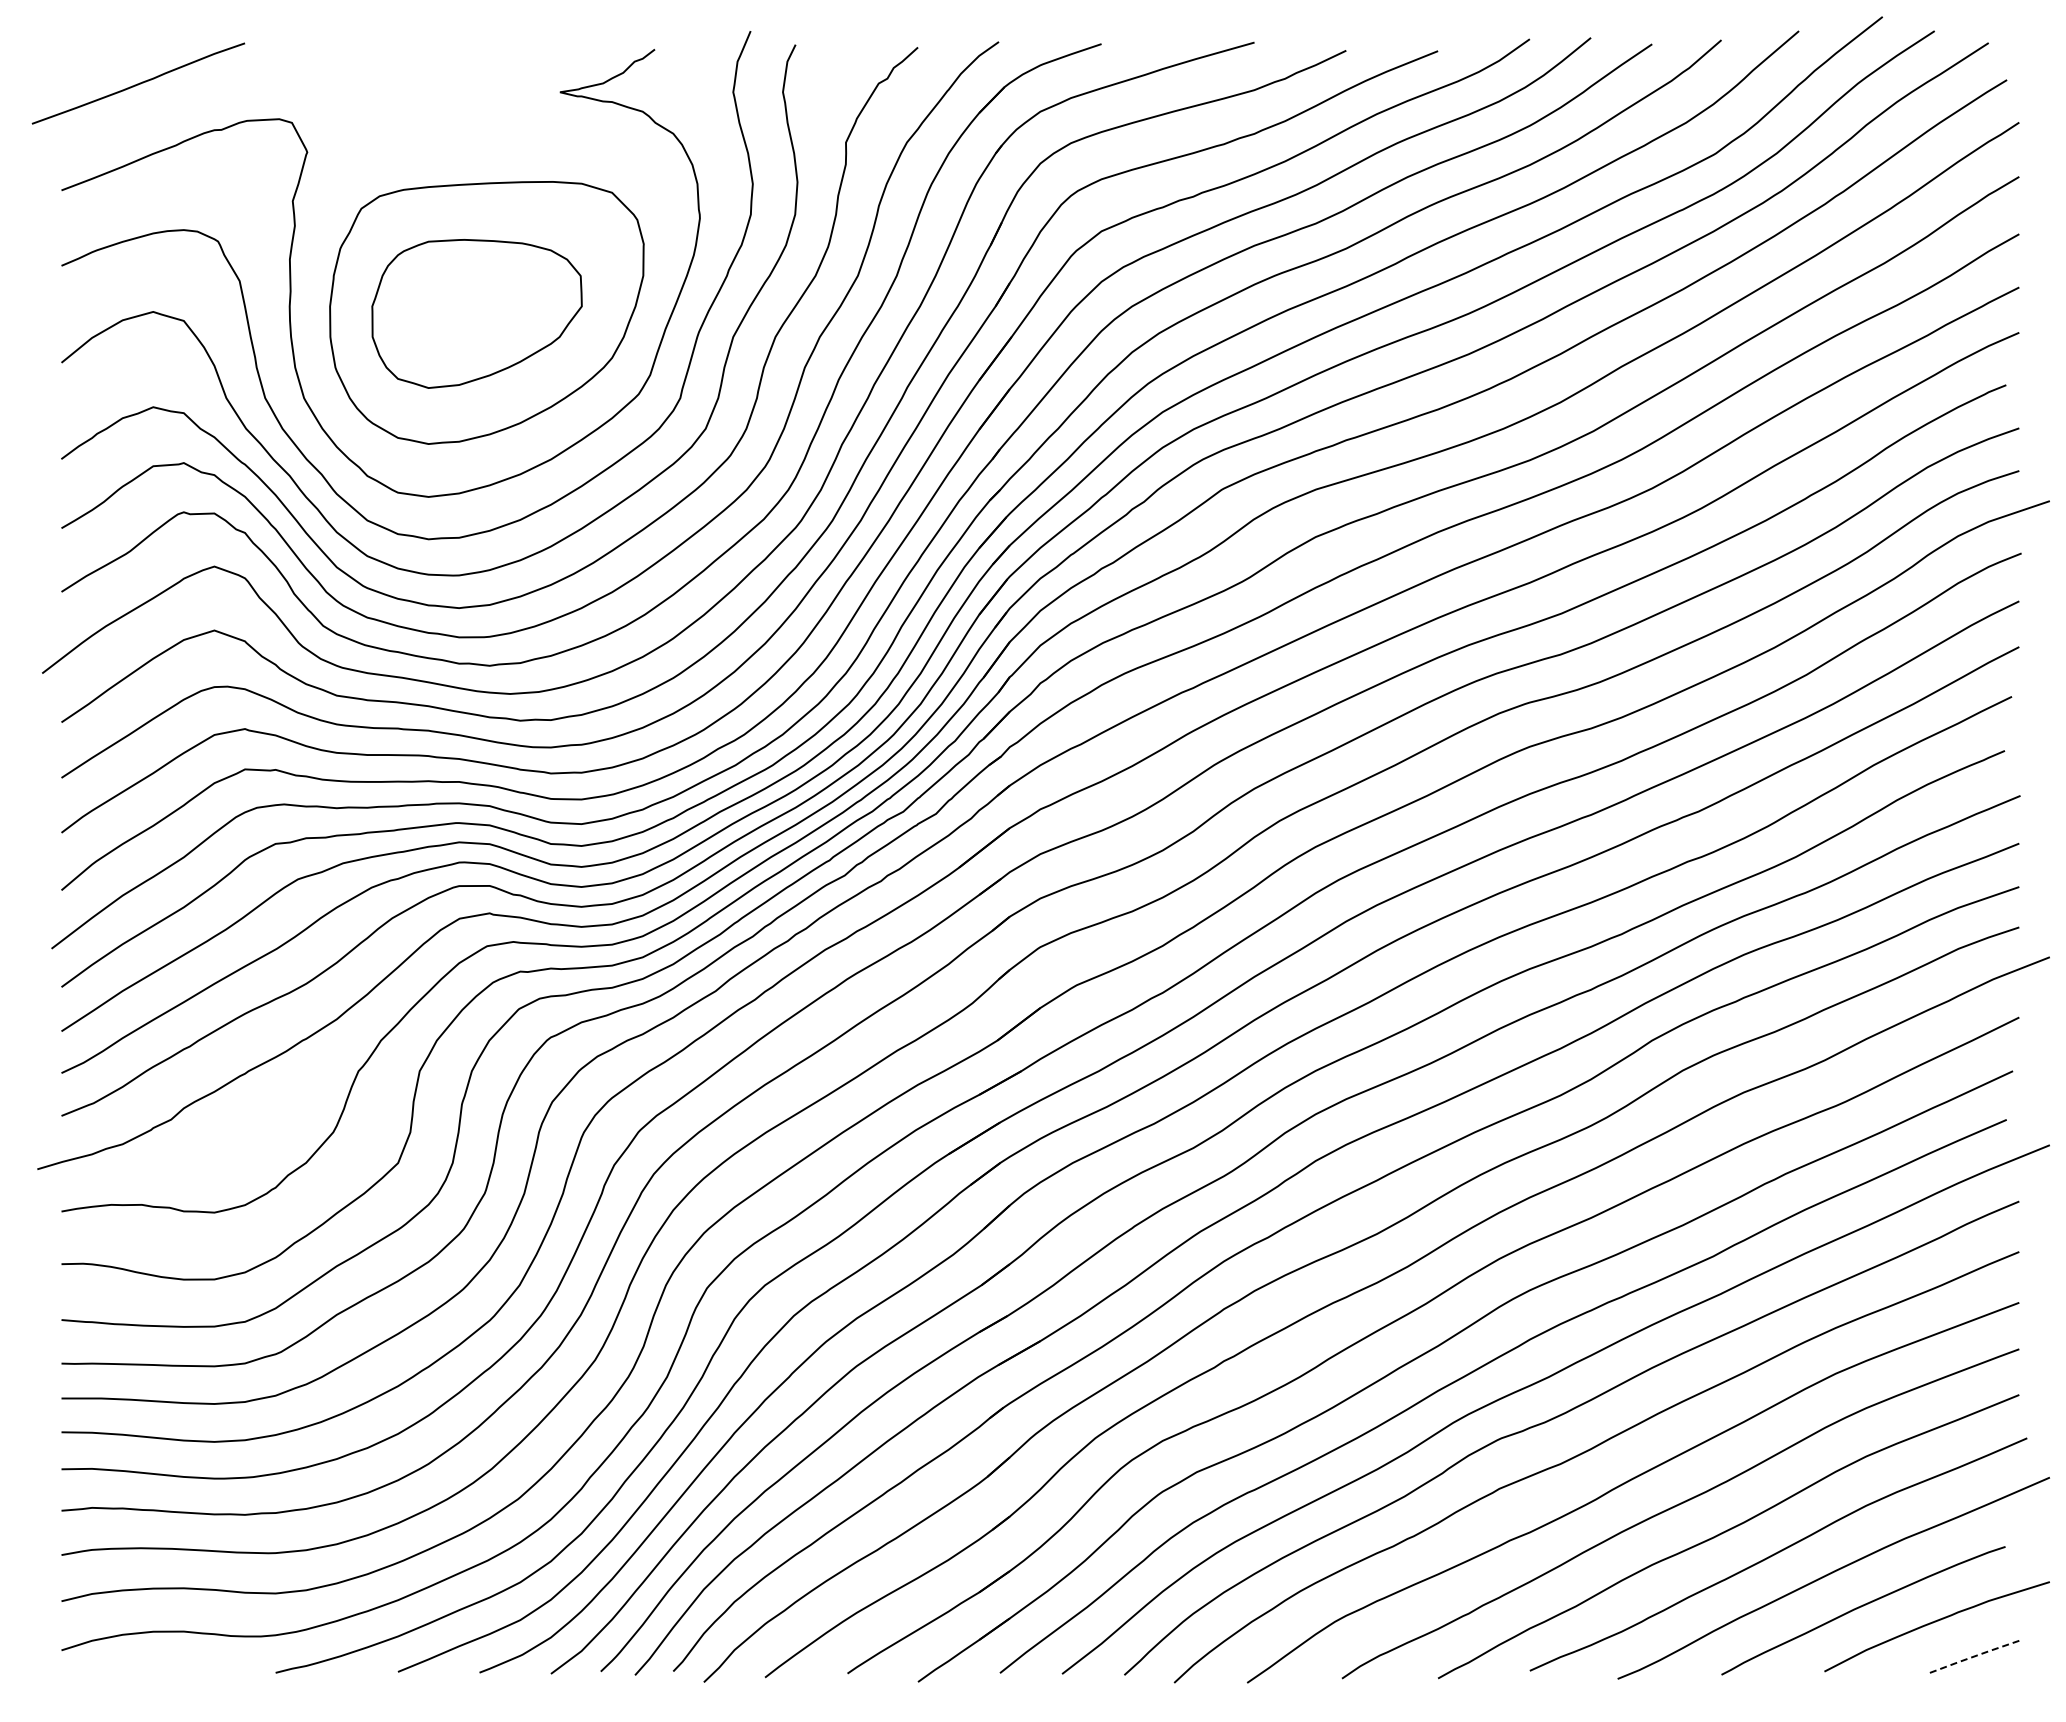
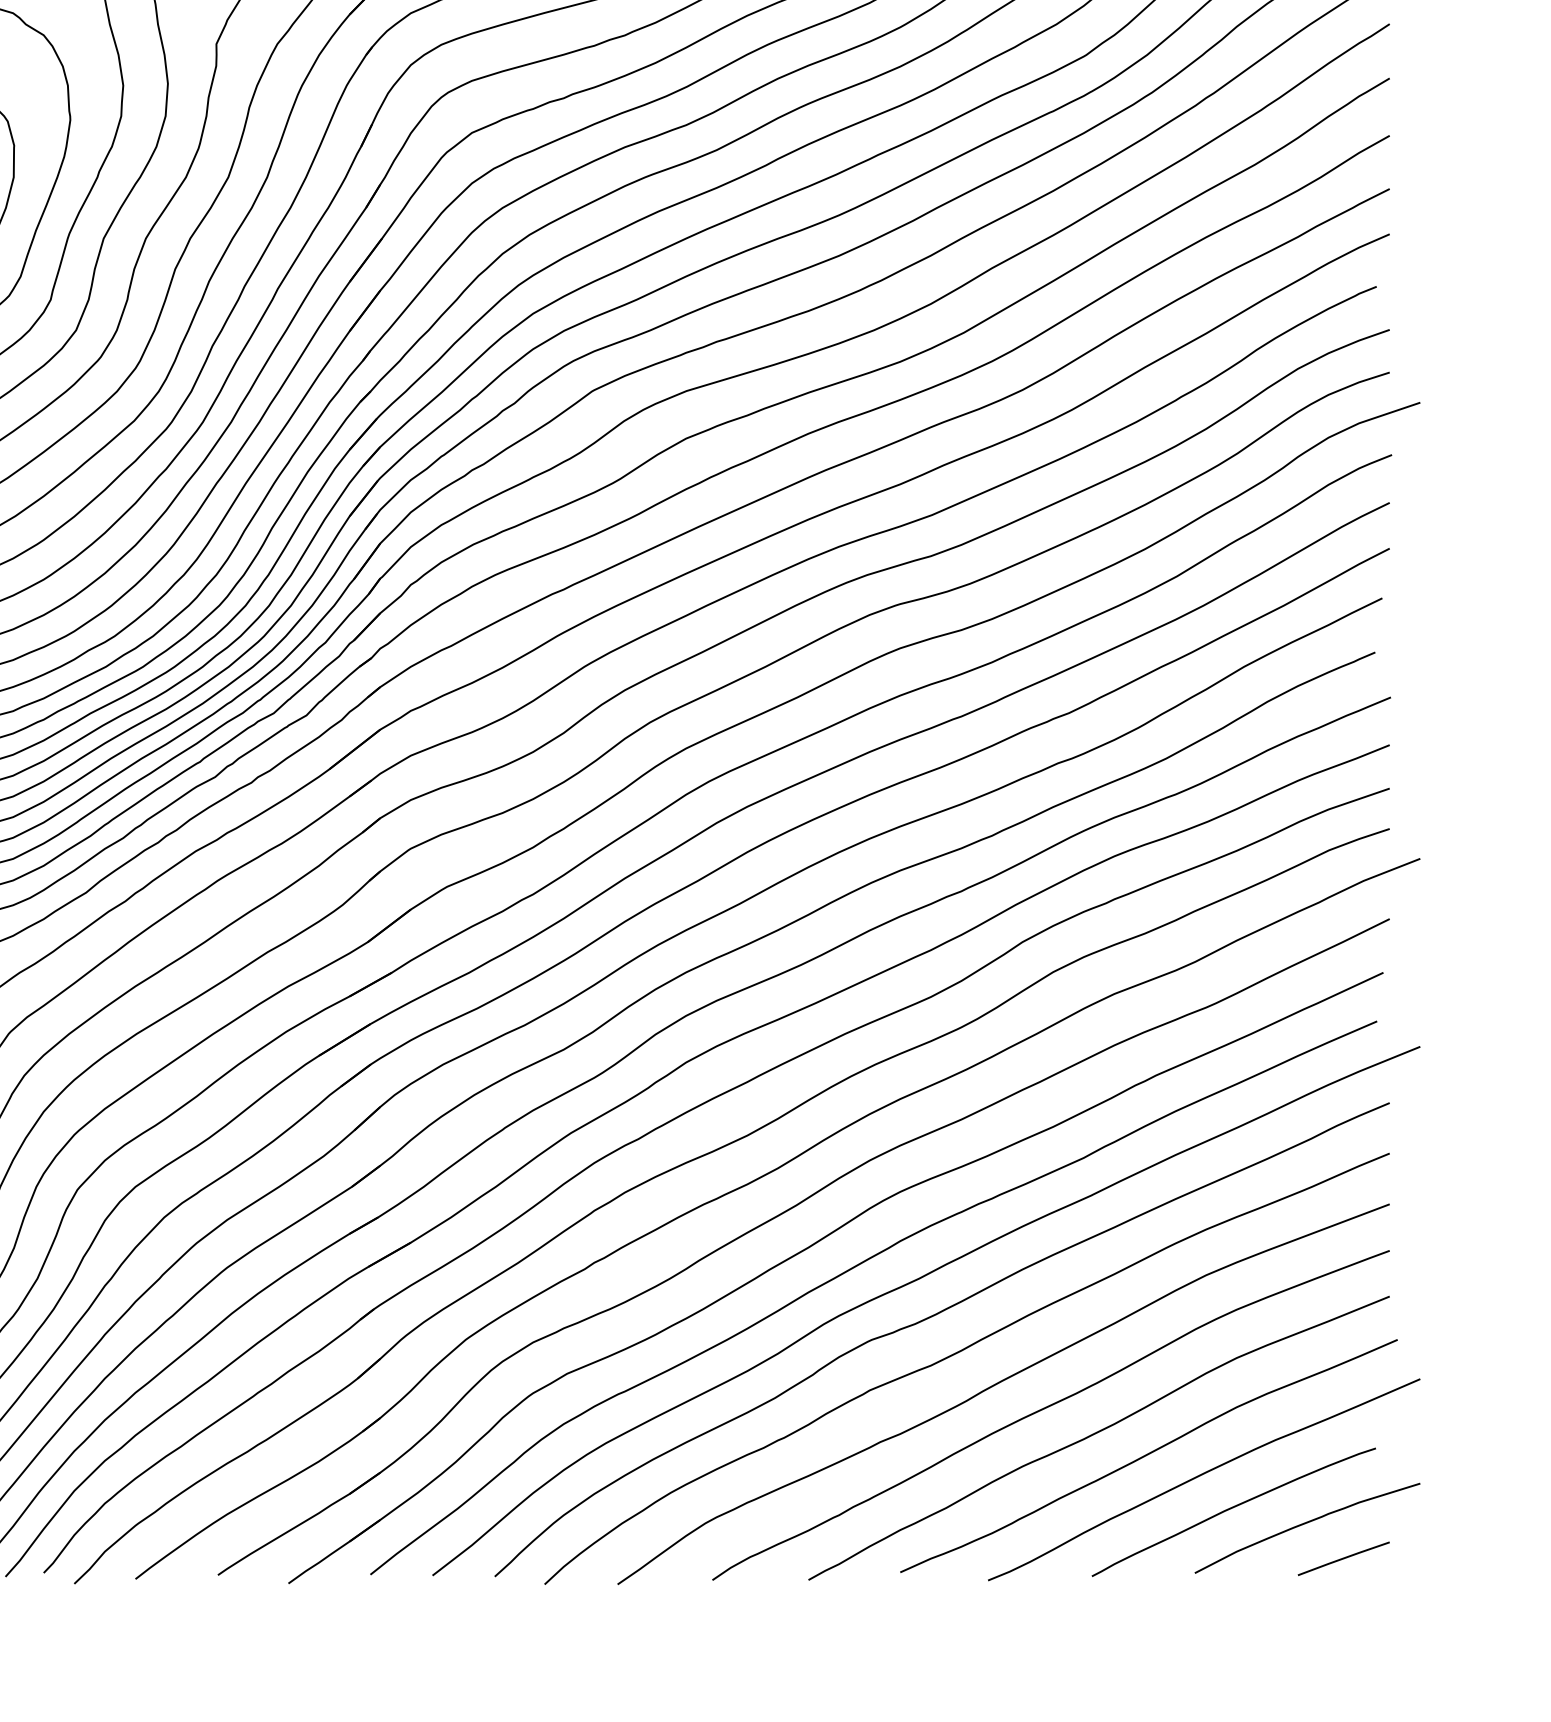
line: (1972, 1656) -> (1342, 1558), dashed -> solid

